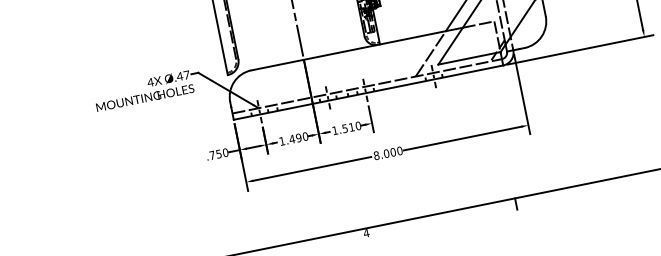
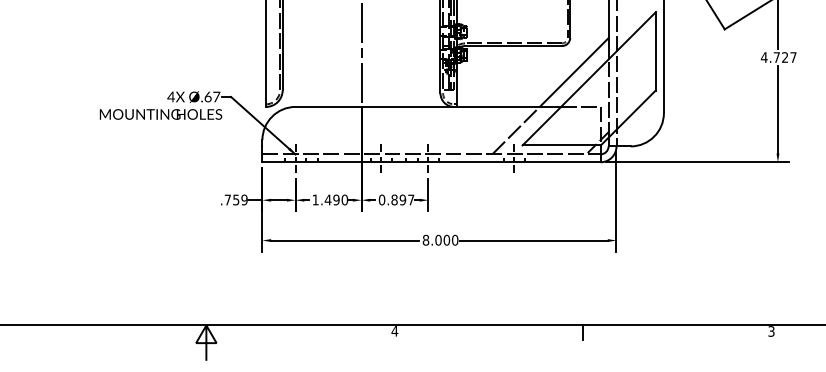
text: (179, 77) -> (207, 97), Ø.47 -> Ø.67
text: (346, 127) -> (396, 199), 1.510 -> 0.897
text: (225, 152) -> (244, 199), .750 -> .759

